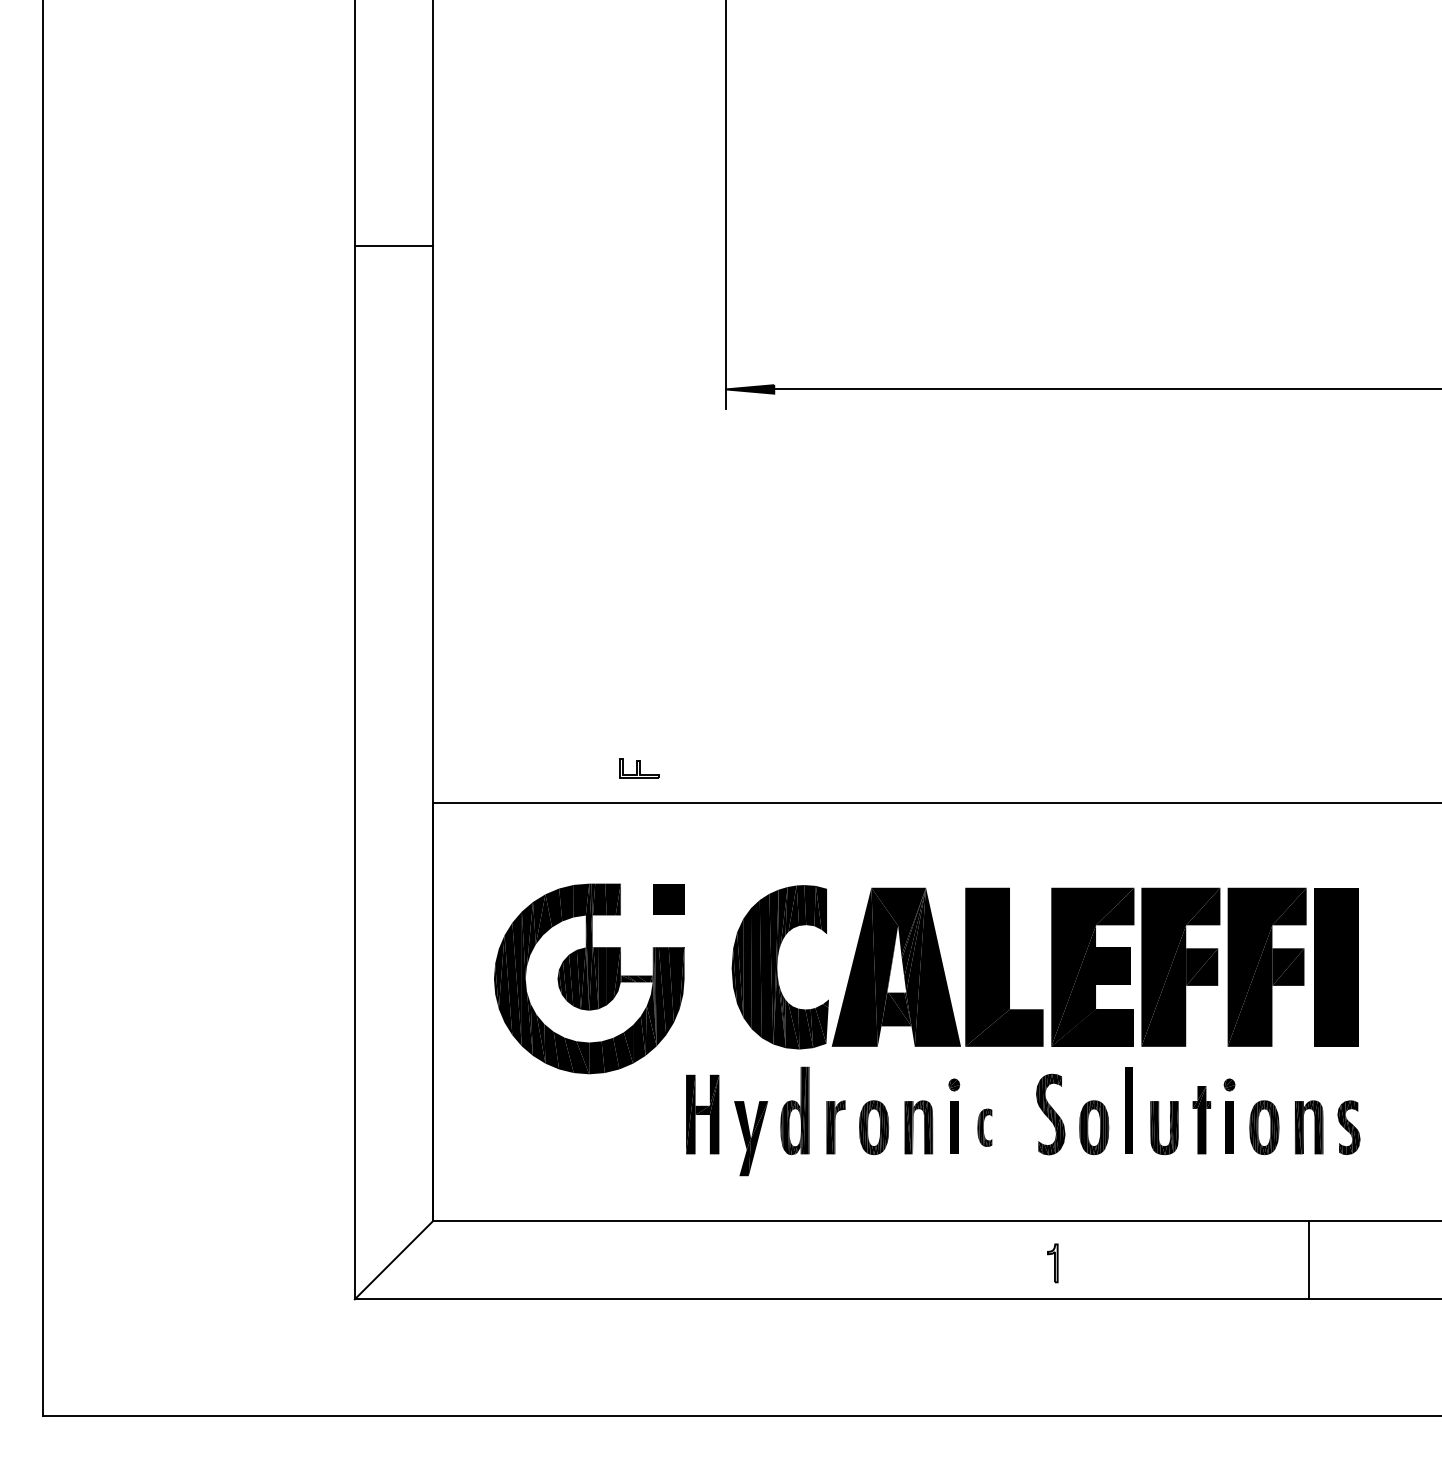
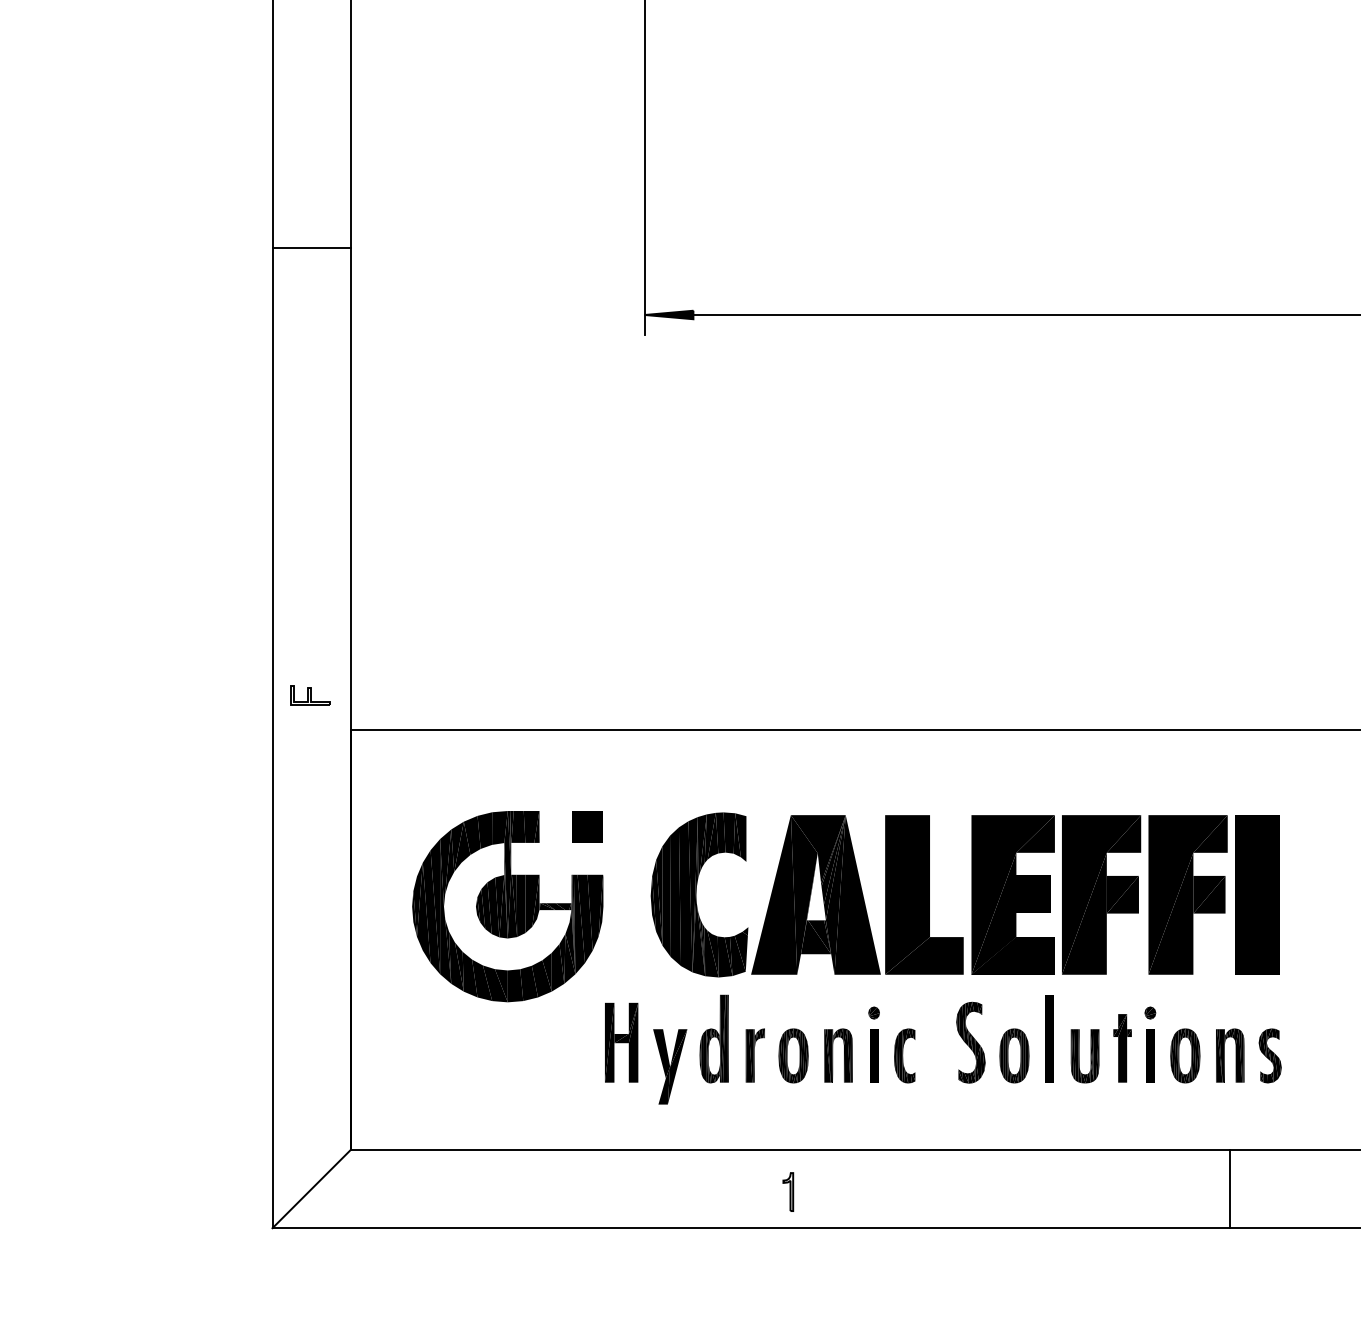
line: (393, 246) -> (311, 247), moved
part: (639, 768) -> (310, 695), moved
part: (984, 1127) -> (904, 1055), size x1.43
part: (1052, 1263) -> (788, 1192), moved

